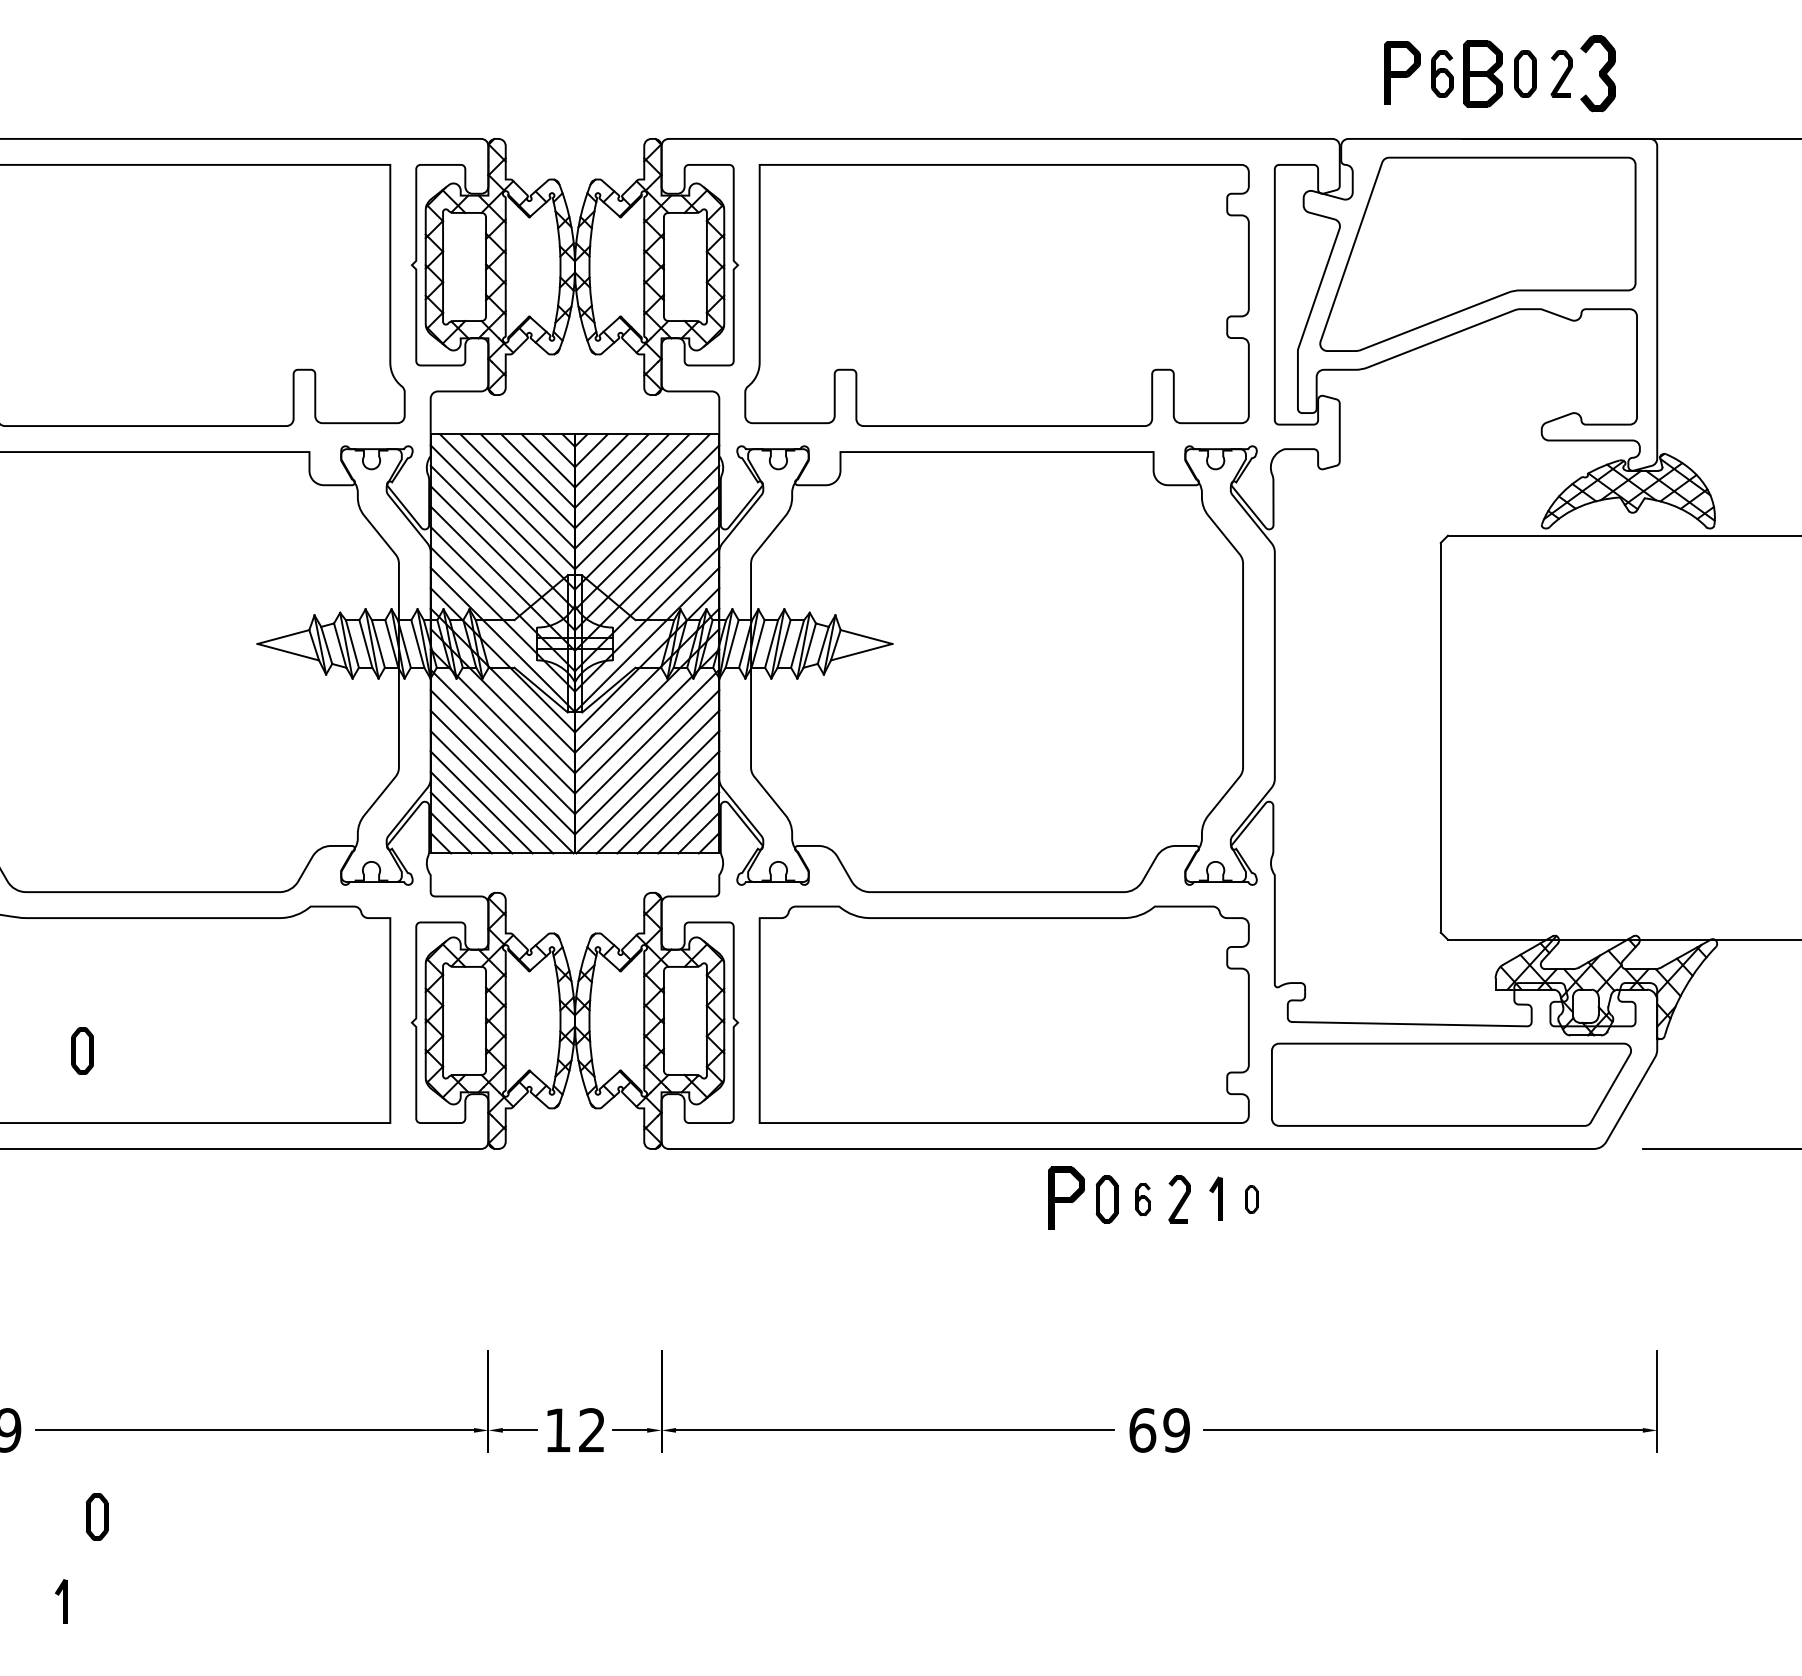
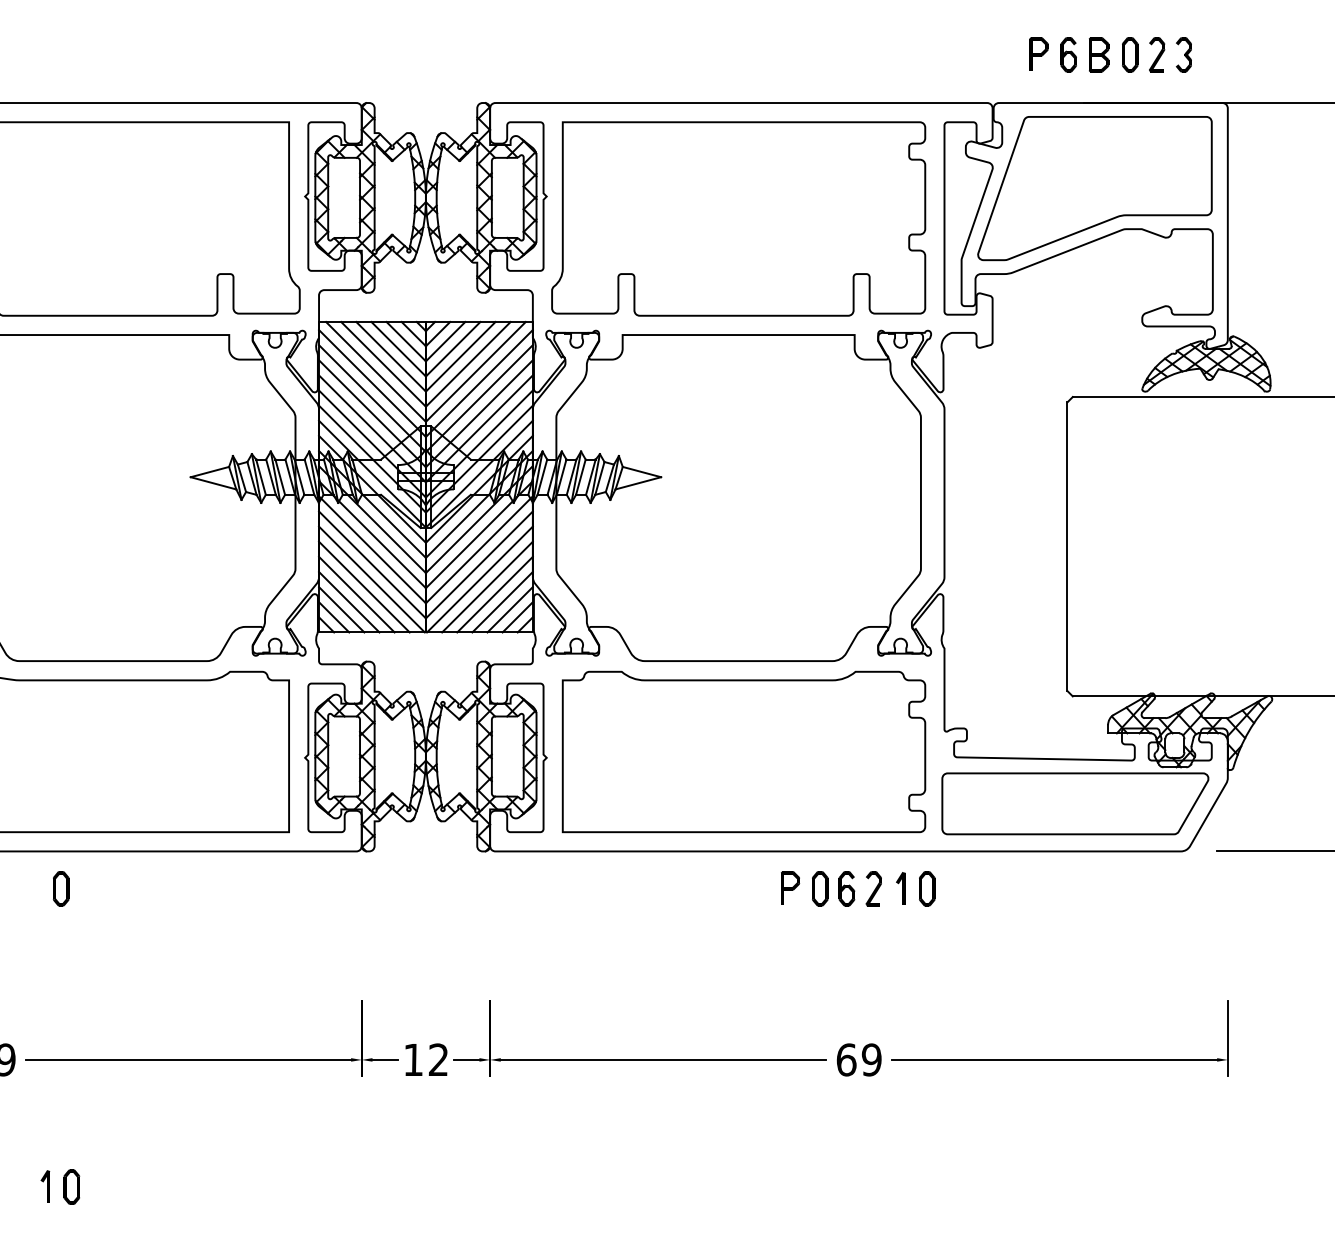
part: (1401, 72) -> (1038, 53), size x0.71
part: (1484, 73) -> (1099, 54), size x0.71
part: (1597, 73) -> (1183, 54), size x0.62
part: (83, 1050) -> (61, 888), moved
part: (1067, 1197) -> (790, 887), size x0.71
part: (1142, 1199) -> (846, 888), size x1.43
part: (1251, 1199) -> (927, 888), size x1.67
part: (96, 1516) -> (71, 1186), moved

